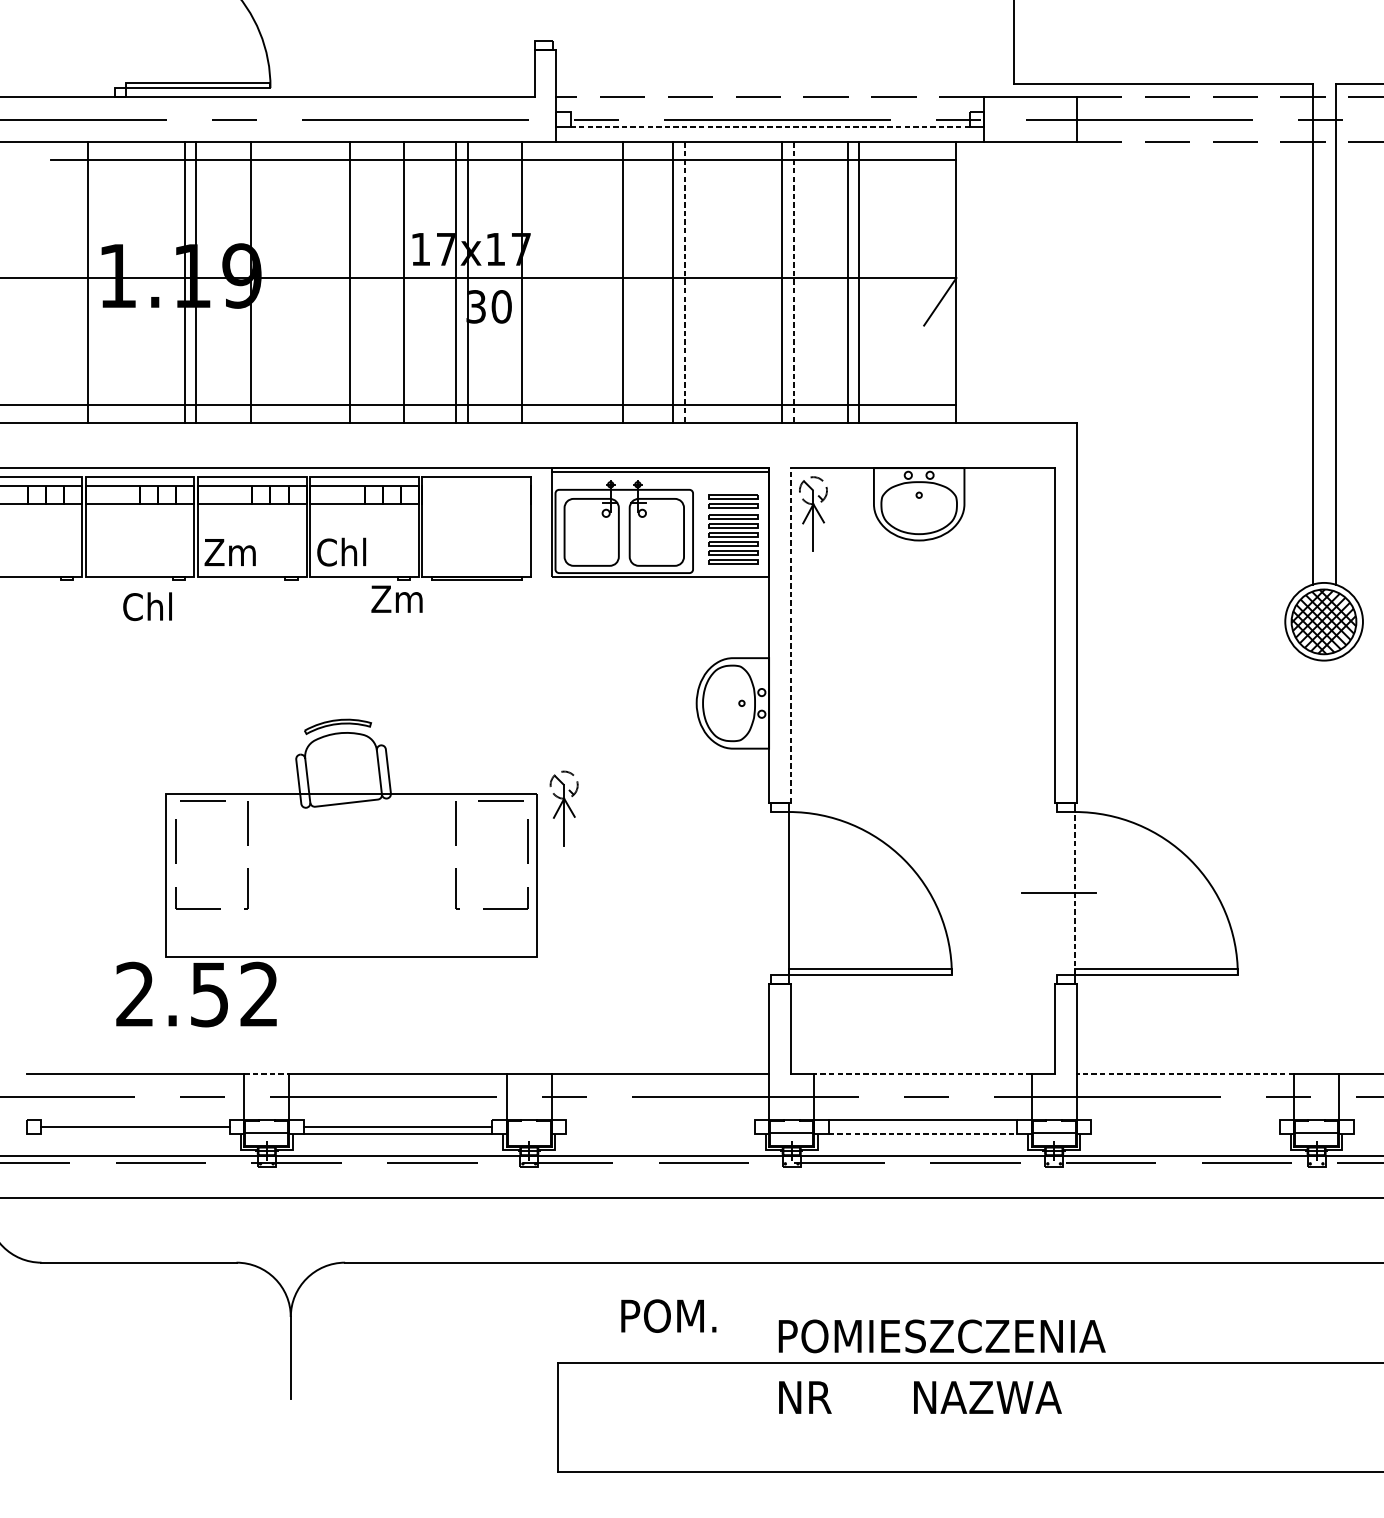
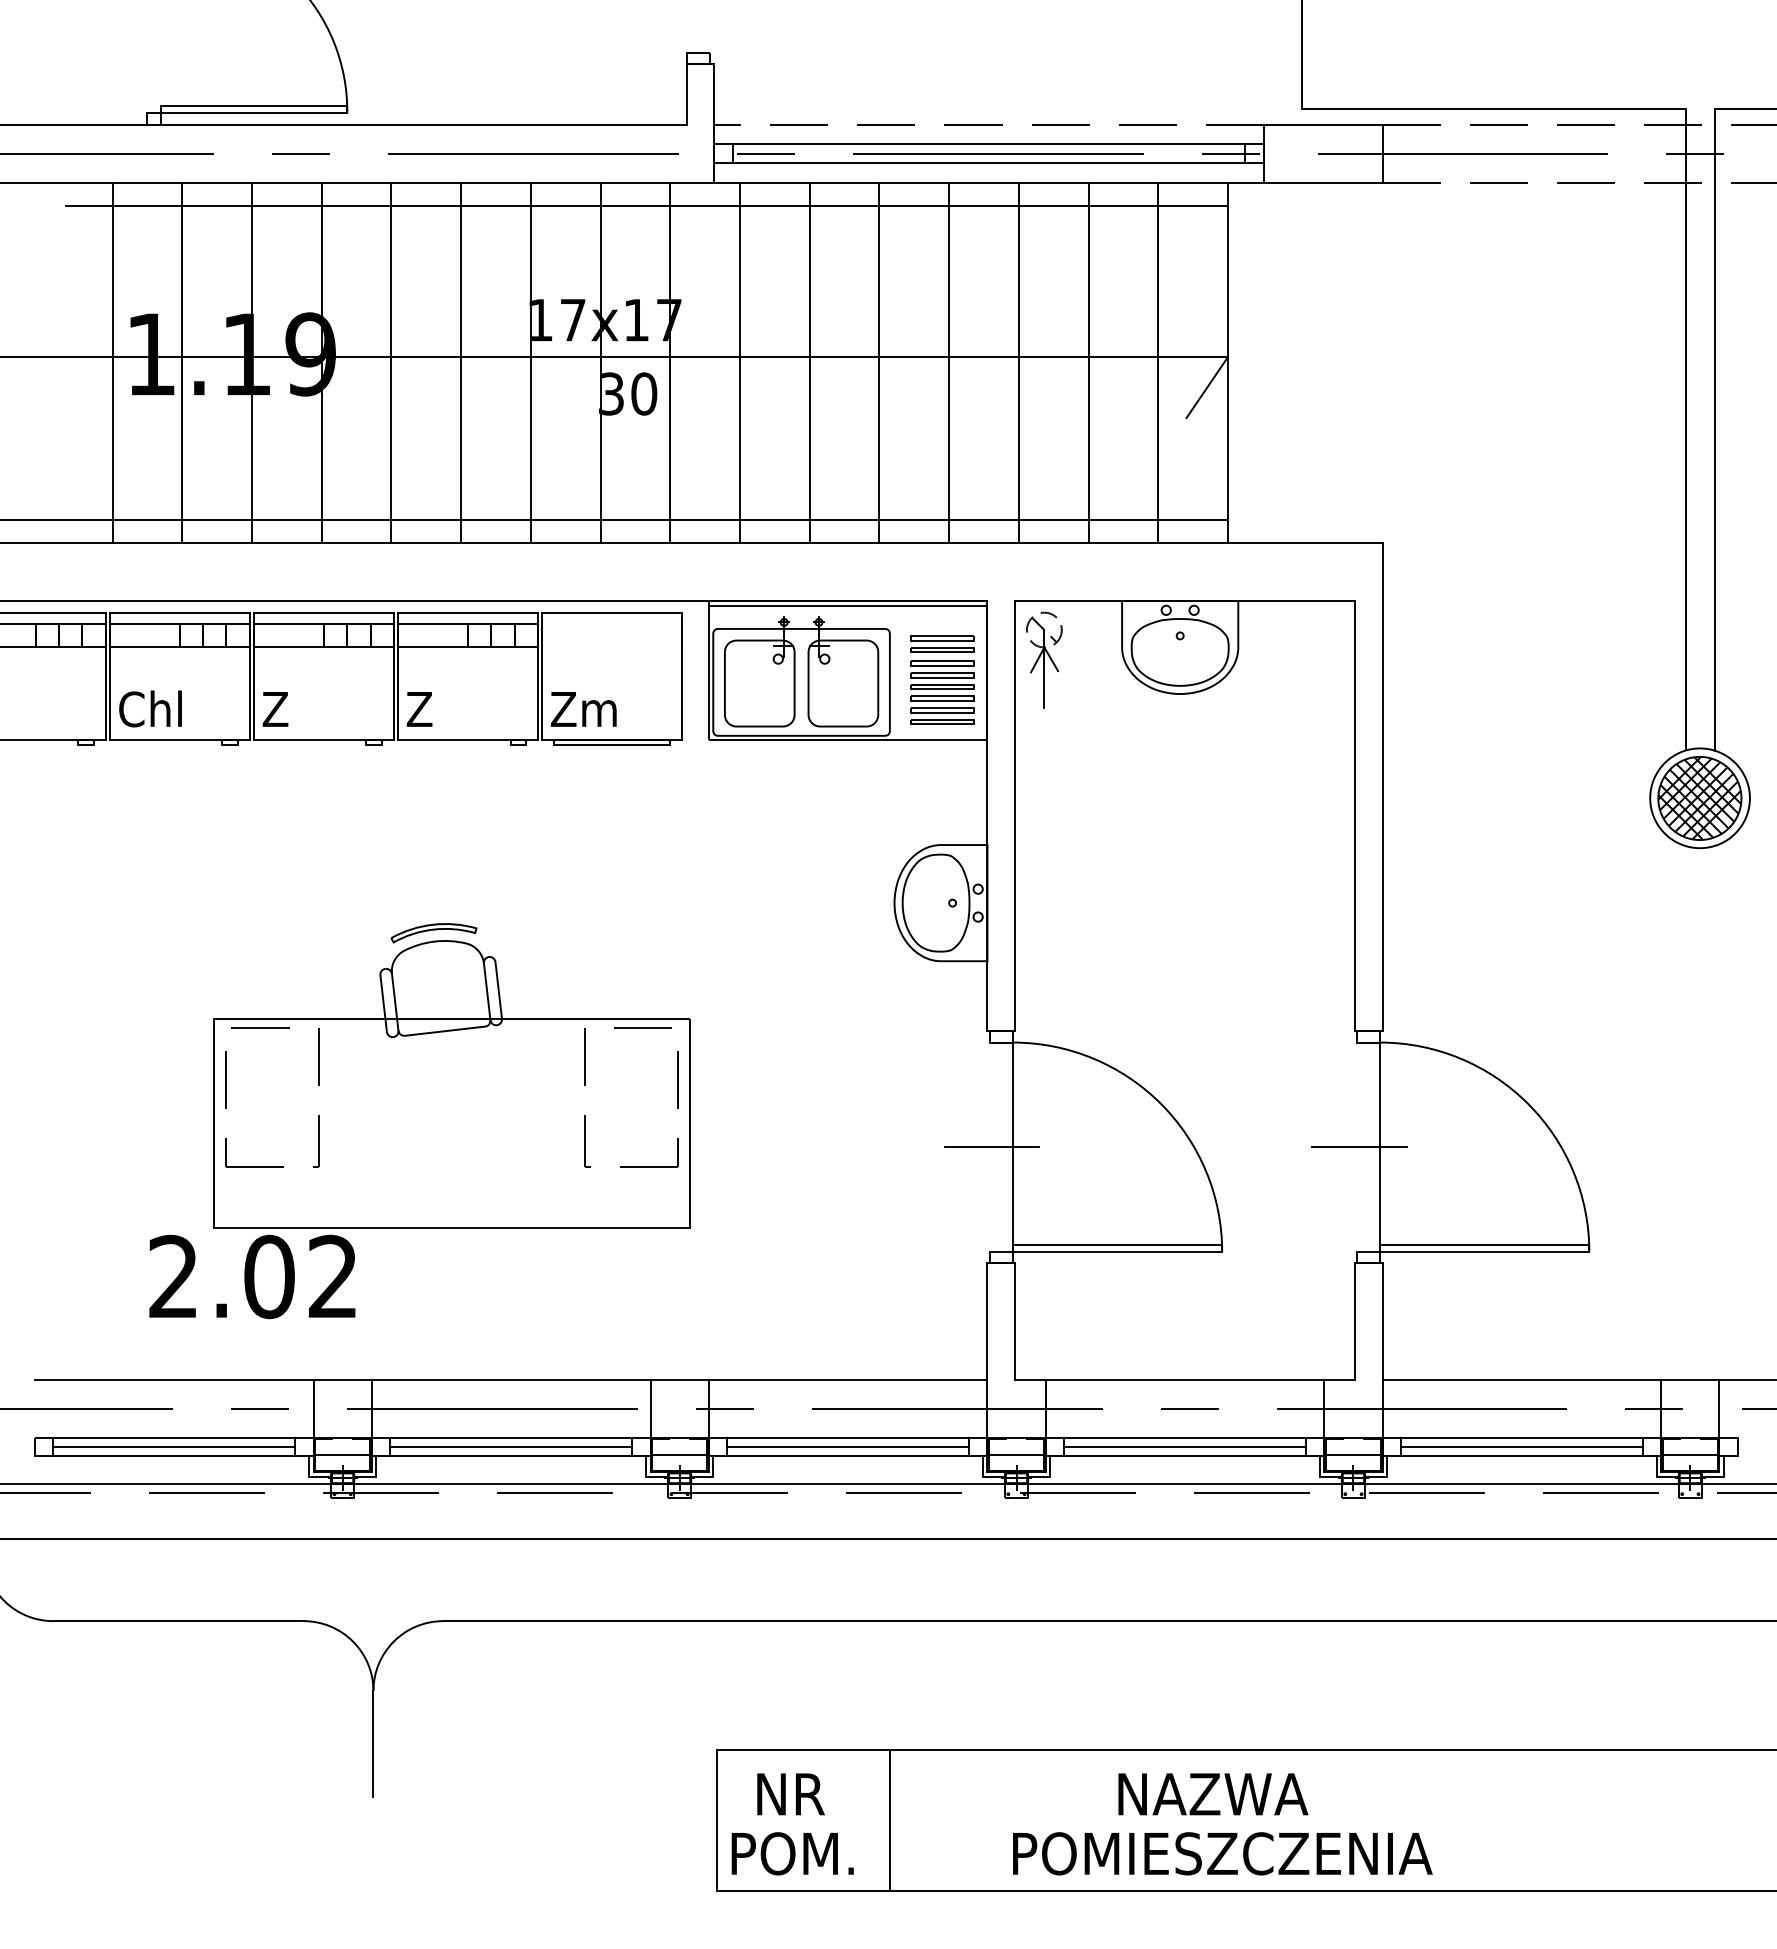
line: (770, 112) -> (989, 144), added
line: (769, 127) -> (988, 163), dashed -> solid
line: (184, 282) -> (182, 362), moved
line: (350, 282) -> (391, 362), moved
line: (403, 282) -> (461, 362), moved
line: (455, 282) -> (530, 362), moved
line: (623, 282) -> (740, 362), moved
line: (672, 282) -> (809, 362), moved
line: (782, 282) -> (949, 362), moved
line: (858, 282) -> (1158, 362), moved
line: (684, 283) -> (879, 363), dashed -> solid
line: (793, 283) -> (1018, 363), dashed -> solid
text: (341, 551) -> (438, 708), Chl -> Z
text: (242, 555) -> (311, 713), Zm -> Z
text: (396, 599) -> (583, 709), moved
text: (147, 606) -> (150, 708), moved
line: (790, 635) -> (1015, 816), dashed -> solid
part: (564, 808) -> (724, 1037), removed
line: (772, 893) -> (991, 1147), added
line: (1075, 893) -> (1380, 1147), dashed -> solid
text: (209, 994) -> (269, 1276), 2.52 -> 2.02
line: (267, 1074) -> (343, 1379), dashed -> solid
line: (922, 1074) -> (1184, 1379), dashed -> solid
line: (1185, 1074) -> (1521, 1379), dashed -> solid
line: (135, 1119) -> (174, 1437), added
line: (397, 1119) -> (510, 1437), added
line: (660, 1119) -> (847, 1437), added
line: (1185, 1119) -> (1521, 1437), added
line: (660, 1126) -> (847, 1446), added
line: (922, 1126) -> (1184, 1446), added
line: (1185, 1126) -> (1521, 1446), added
line: (529, 1133) -> (679, 1455), added
line: (135, 1134) -> (174, 1456), added
line: (660, 1134) -> (847, 1456), added
line: (922, 1134) -> (1184, 1456), dashed -> solid
line: (1185, 1134) -> (1521, 1456), added
text: (668, 1315) -> (792, 1853), moved
text: (942, 1336) -> (1222, 1853), moved
text: (804, 1397) -> (790, 1794), moved
text: (987, 1397) -> (1213, 1794), moved
line: (692, 1417) -> (889, 1820), added

